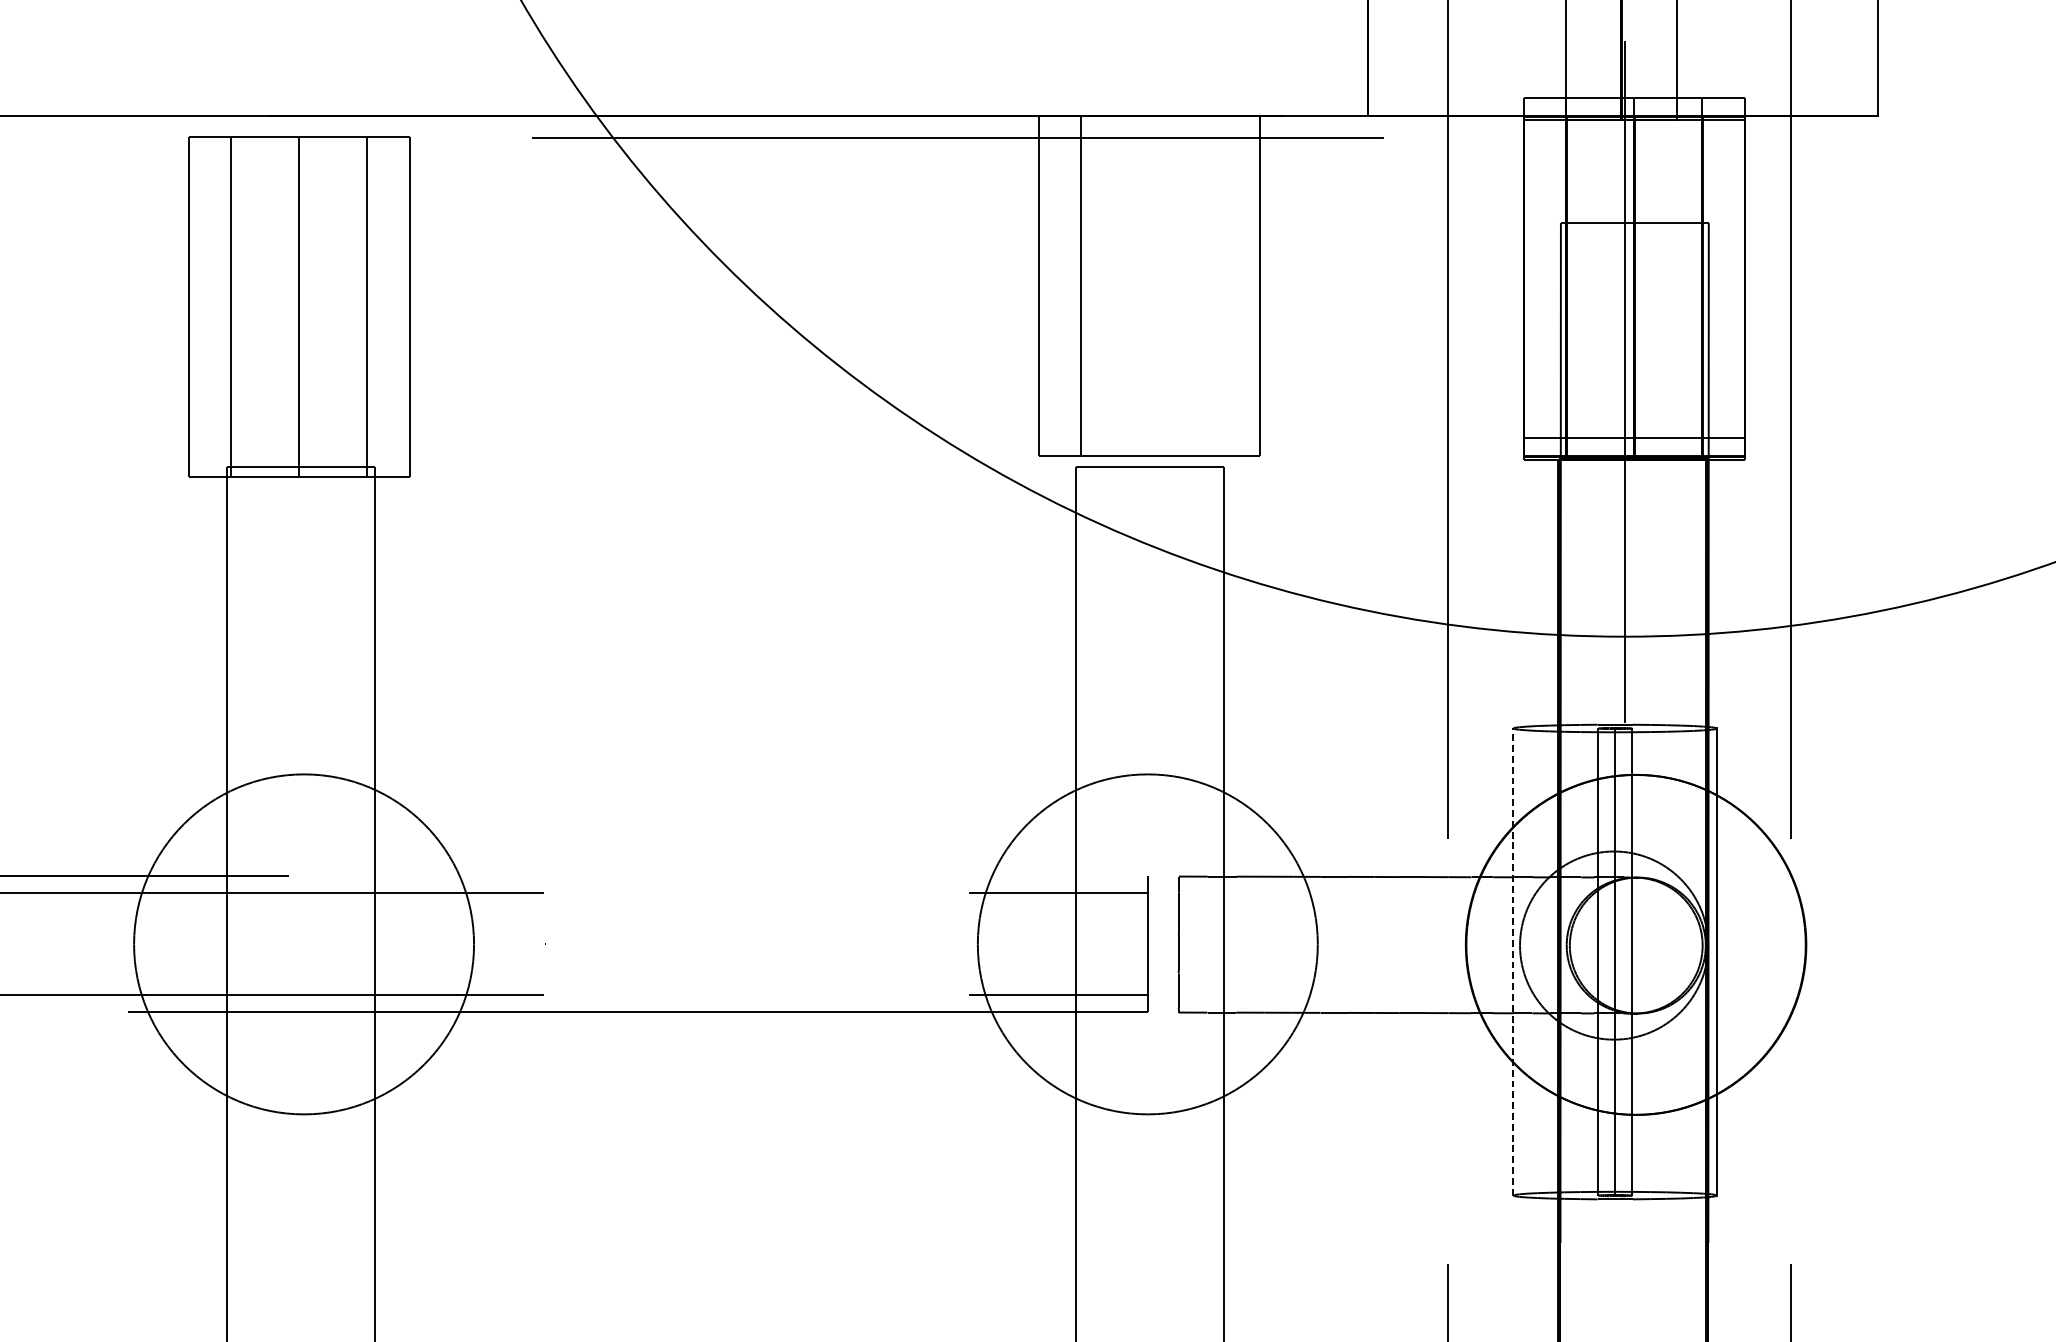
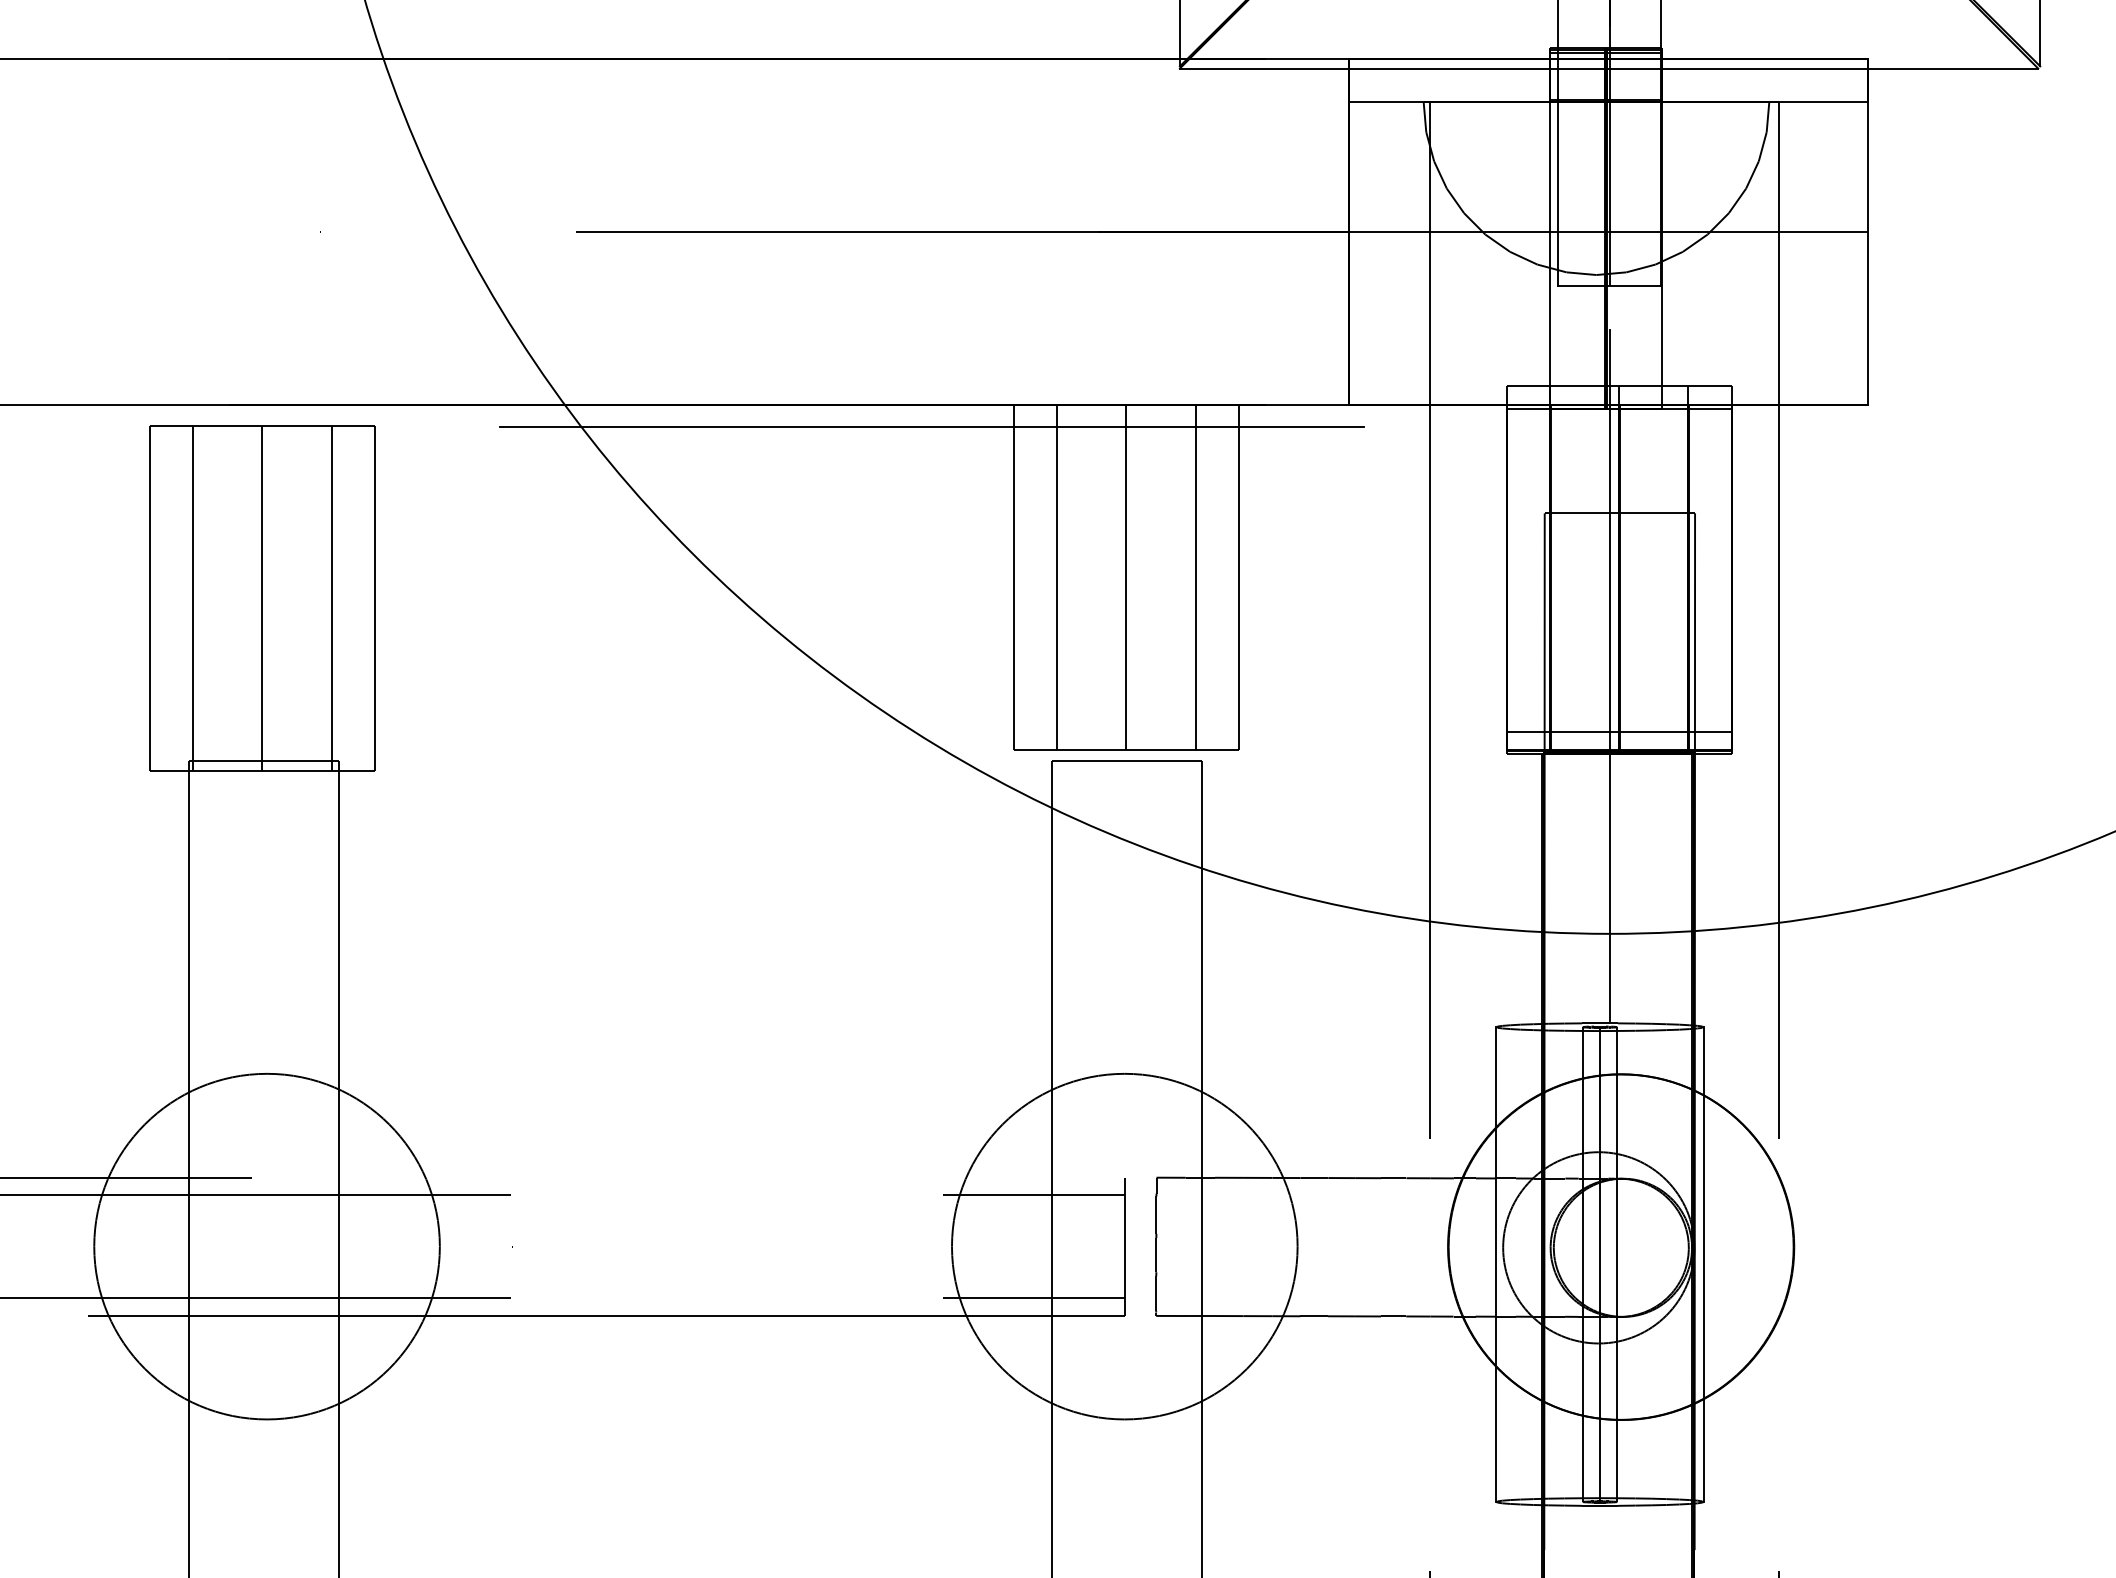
line: (1149, 286) -> (1126, 577), added
line: (1217, 286) -> (1195, 577), added
line: (1513, 961) -> (1496, 1264), dashed -> solid

